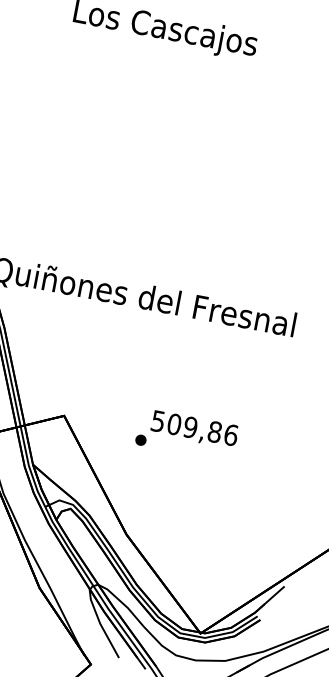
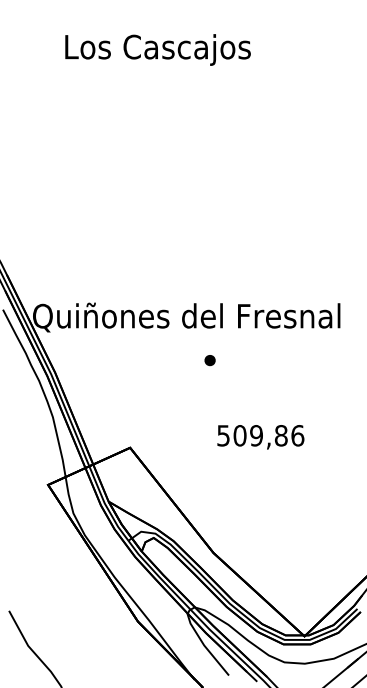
part: (140, 440) -> (209, 360), moved

